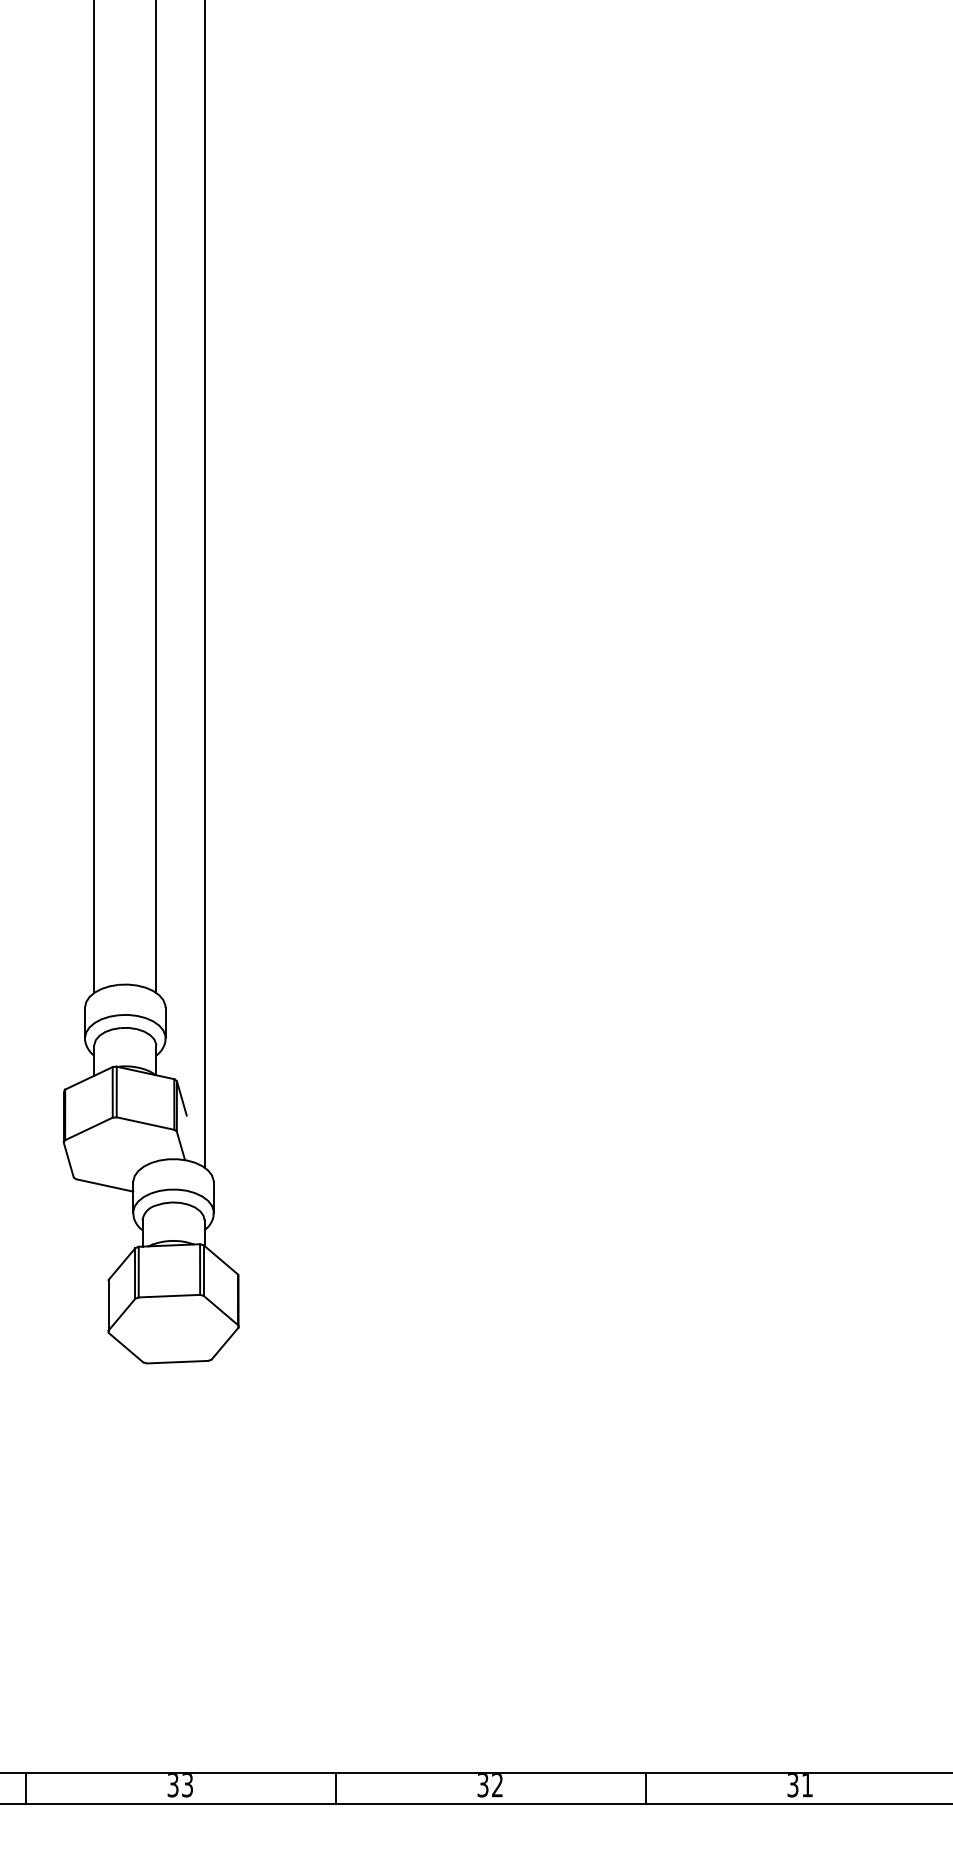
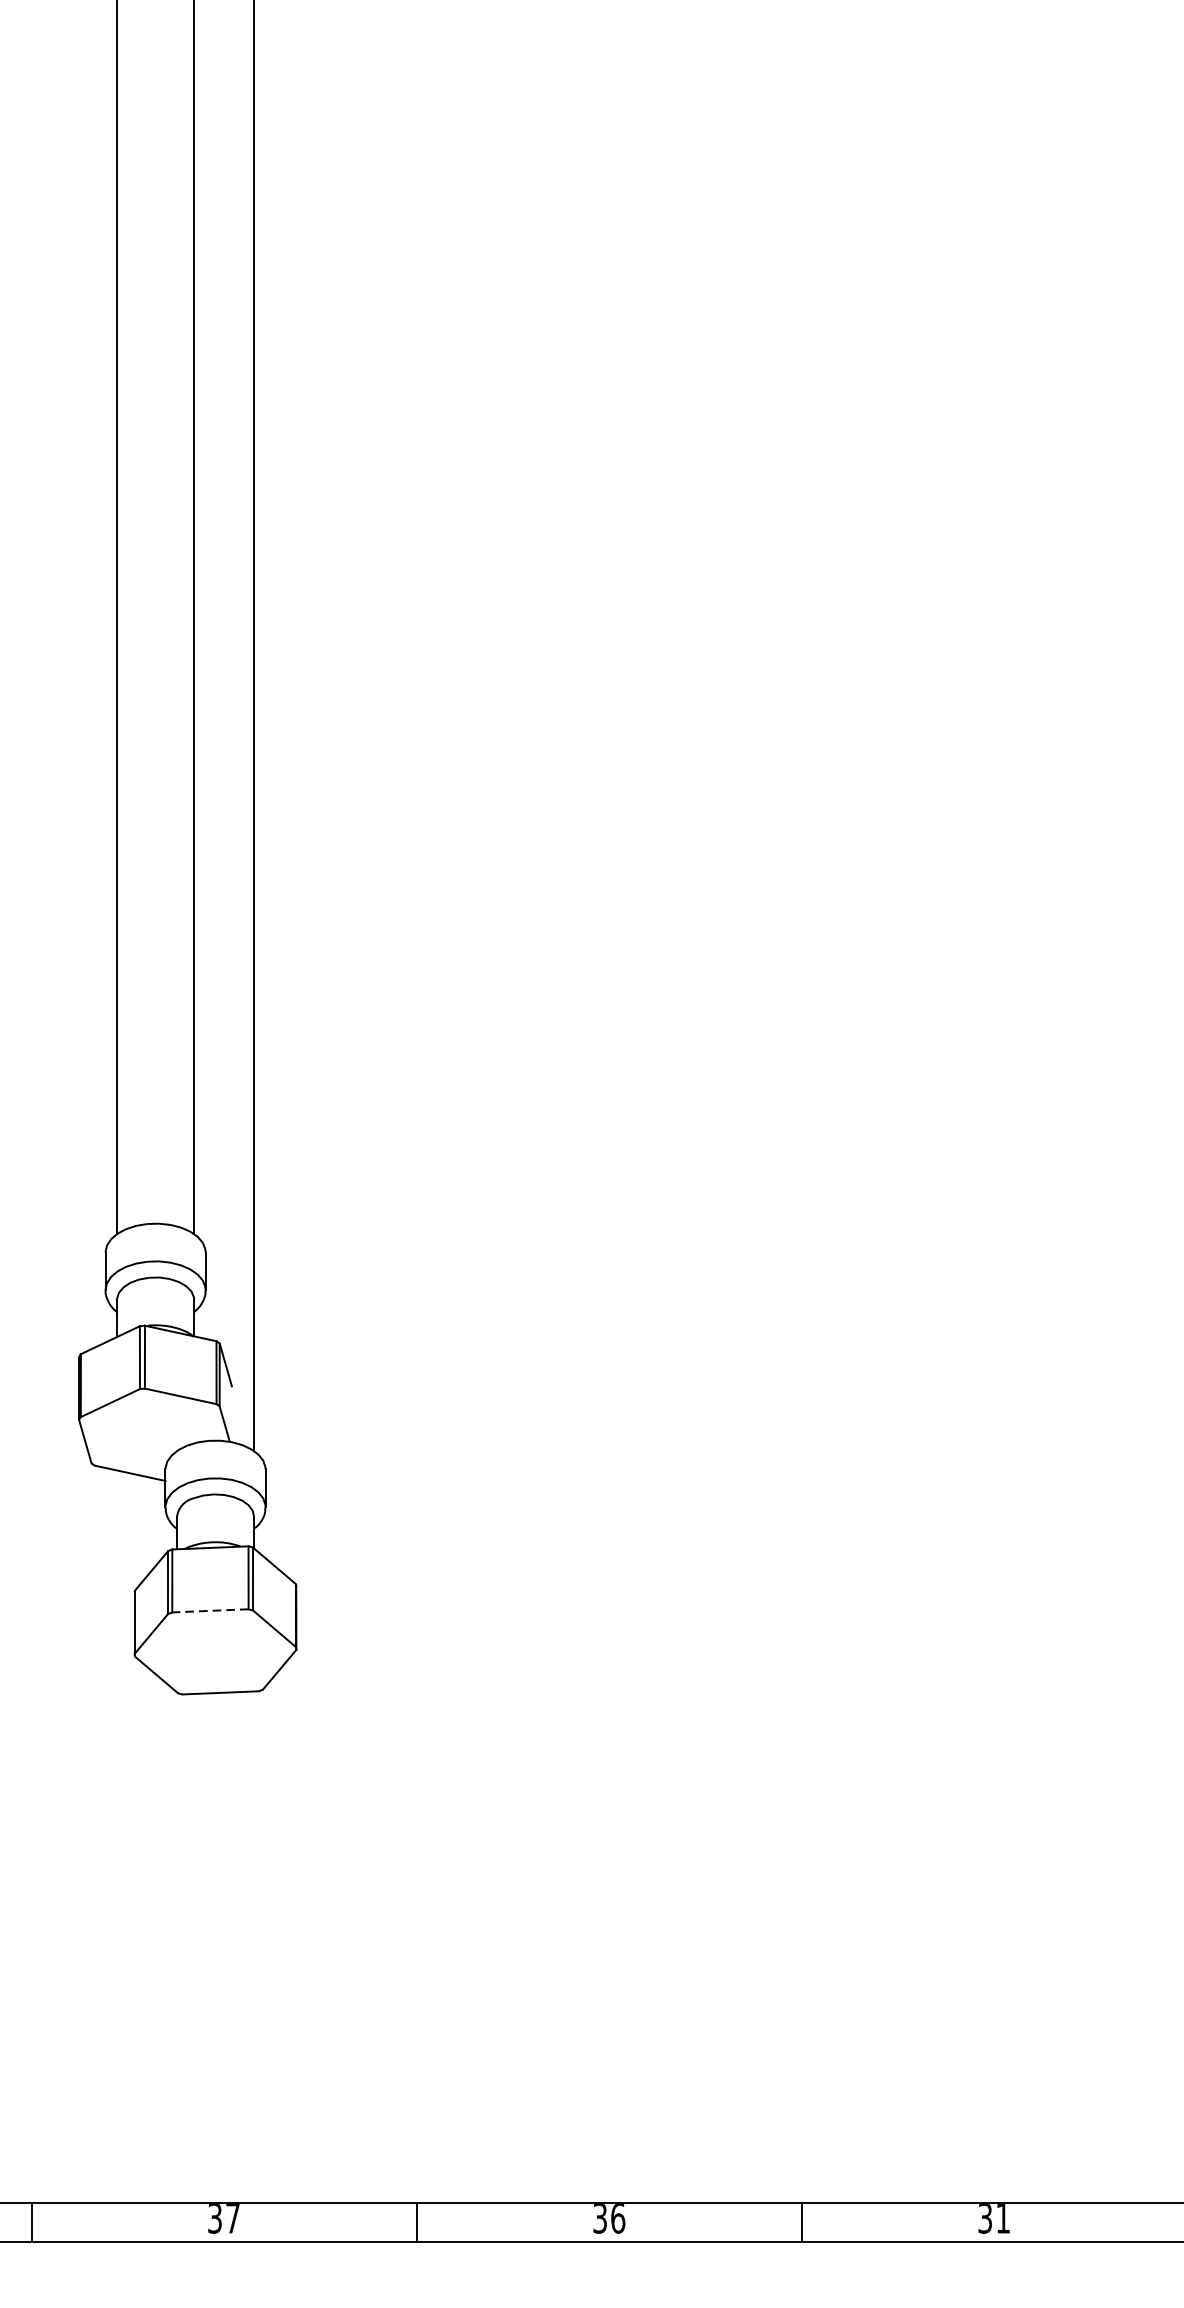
line: (169, 1296) -> (210, 1611), solid -> dashed
text: (187, 1785) -> (232, 2218), 33 -> 37
text: (497, 1785) -> (618, 2218), 32 -> 36

